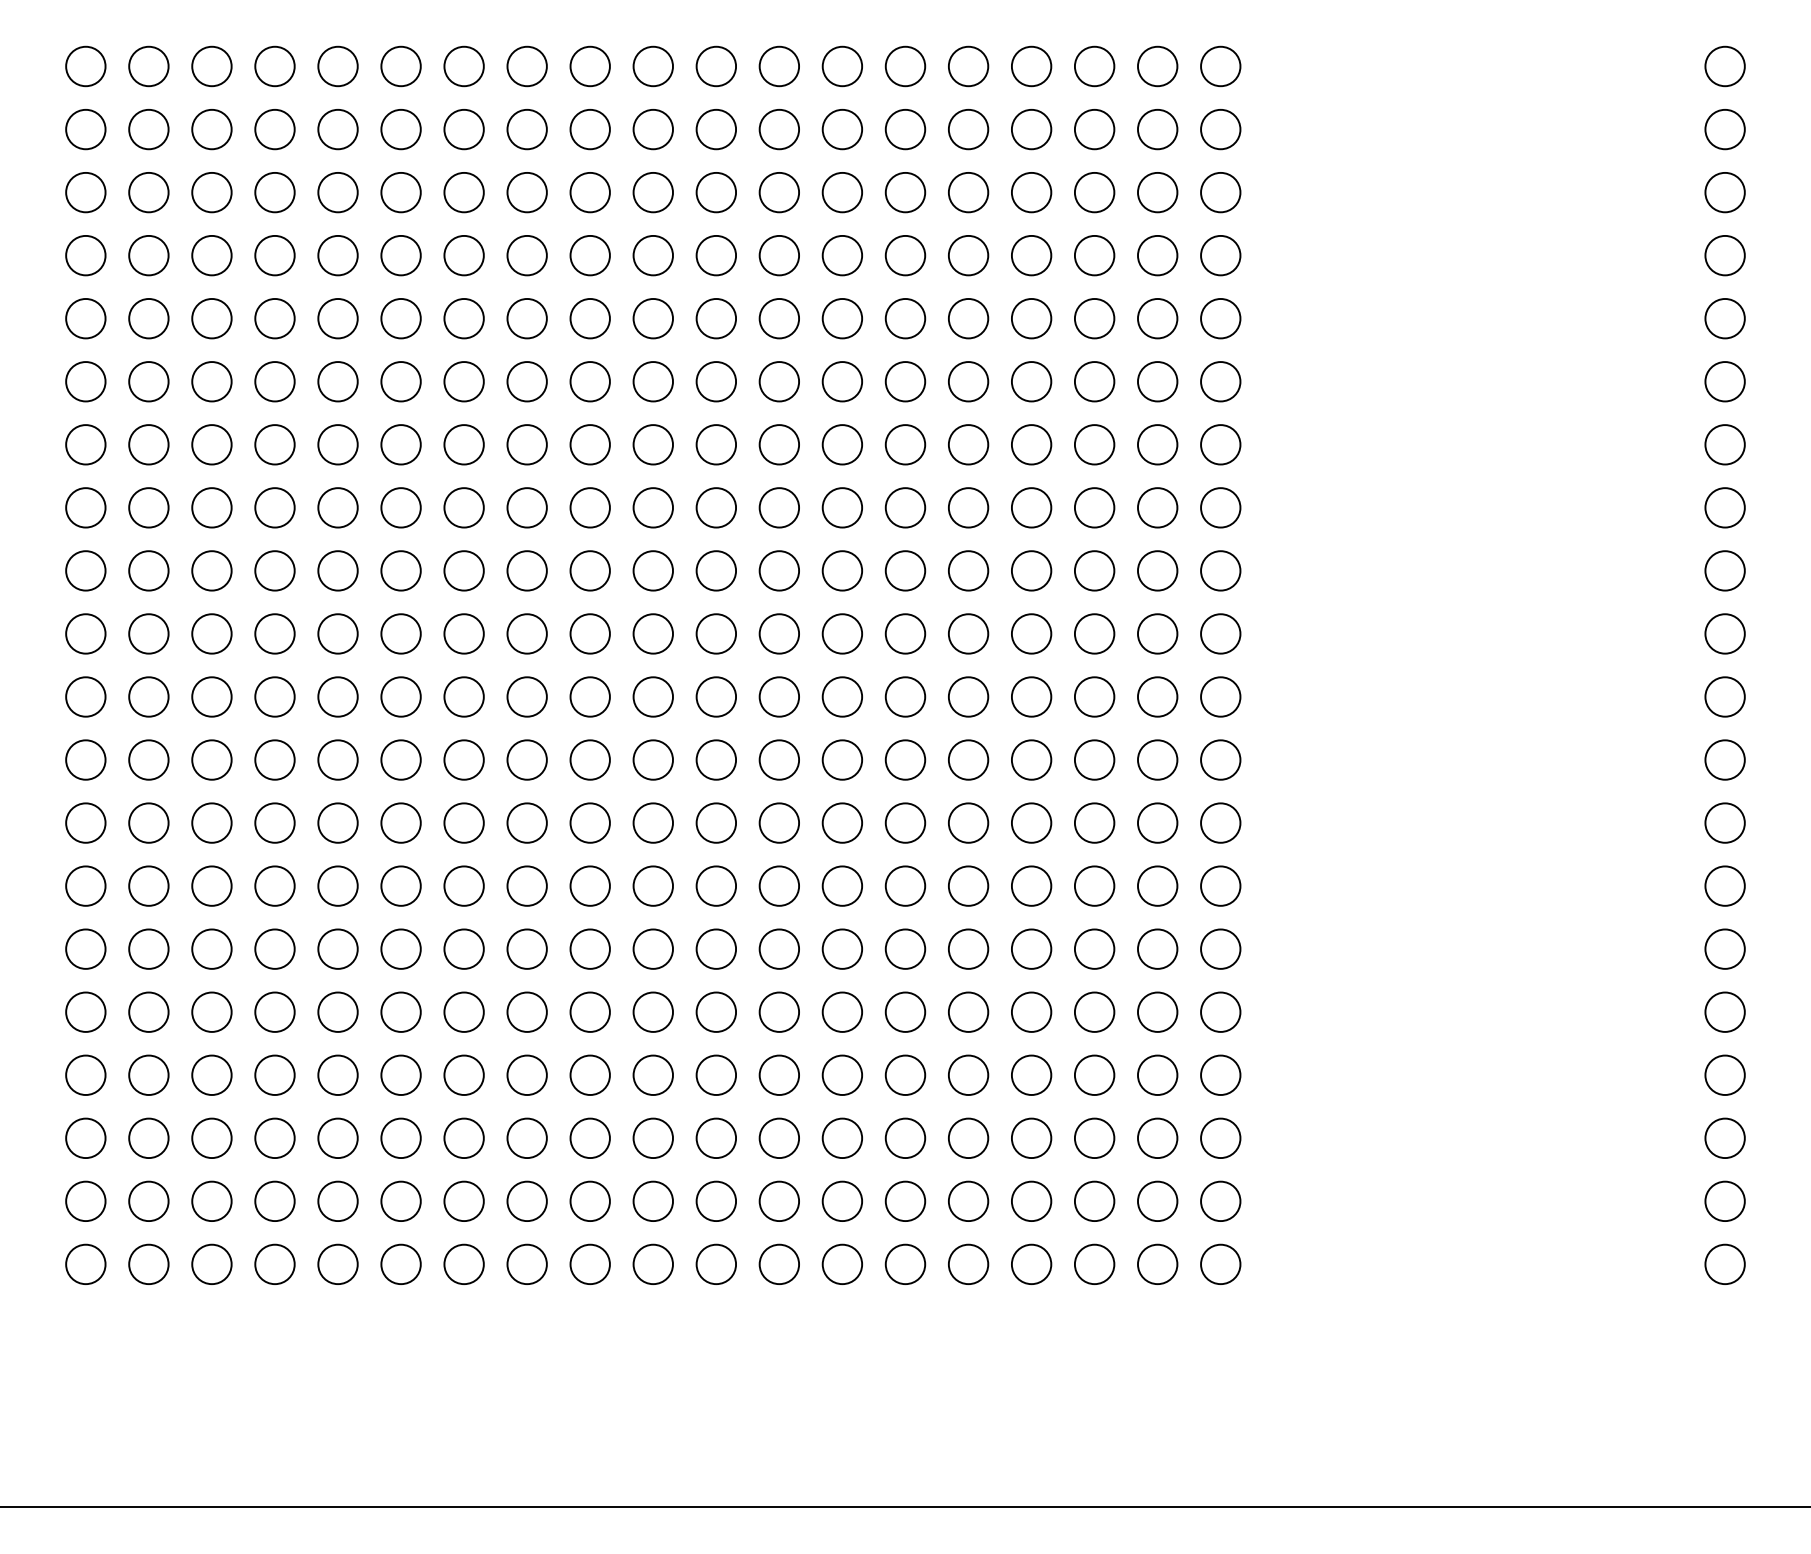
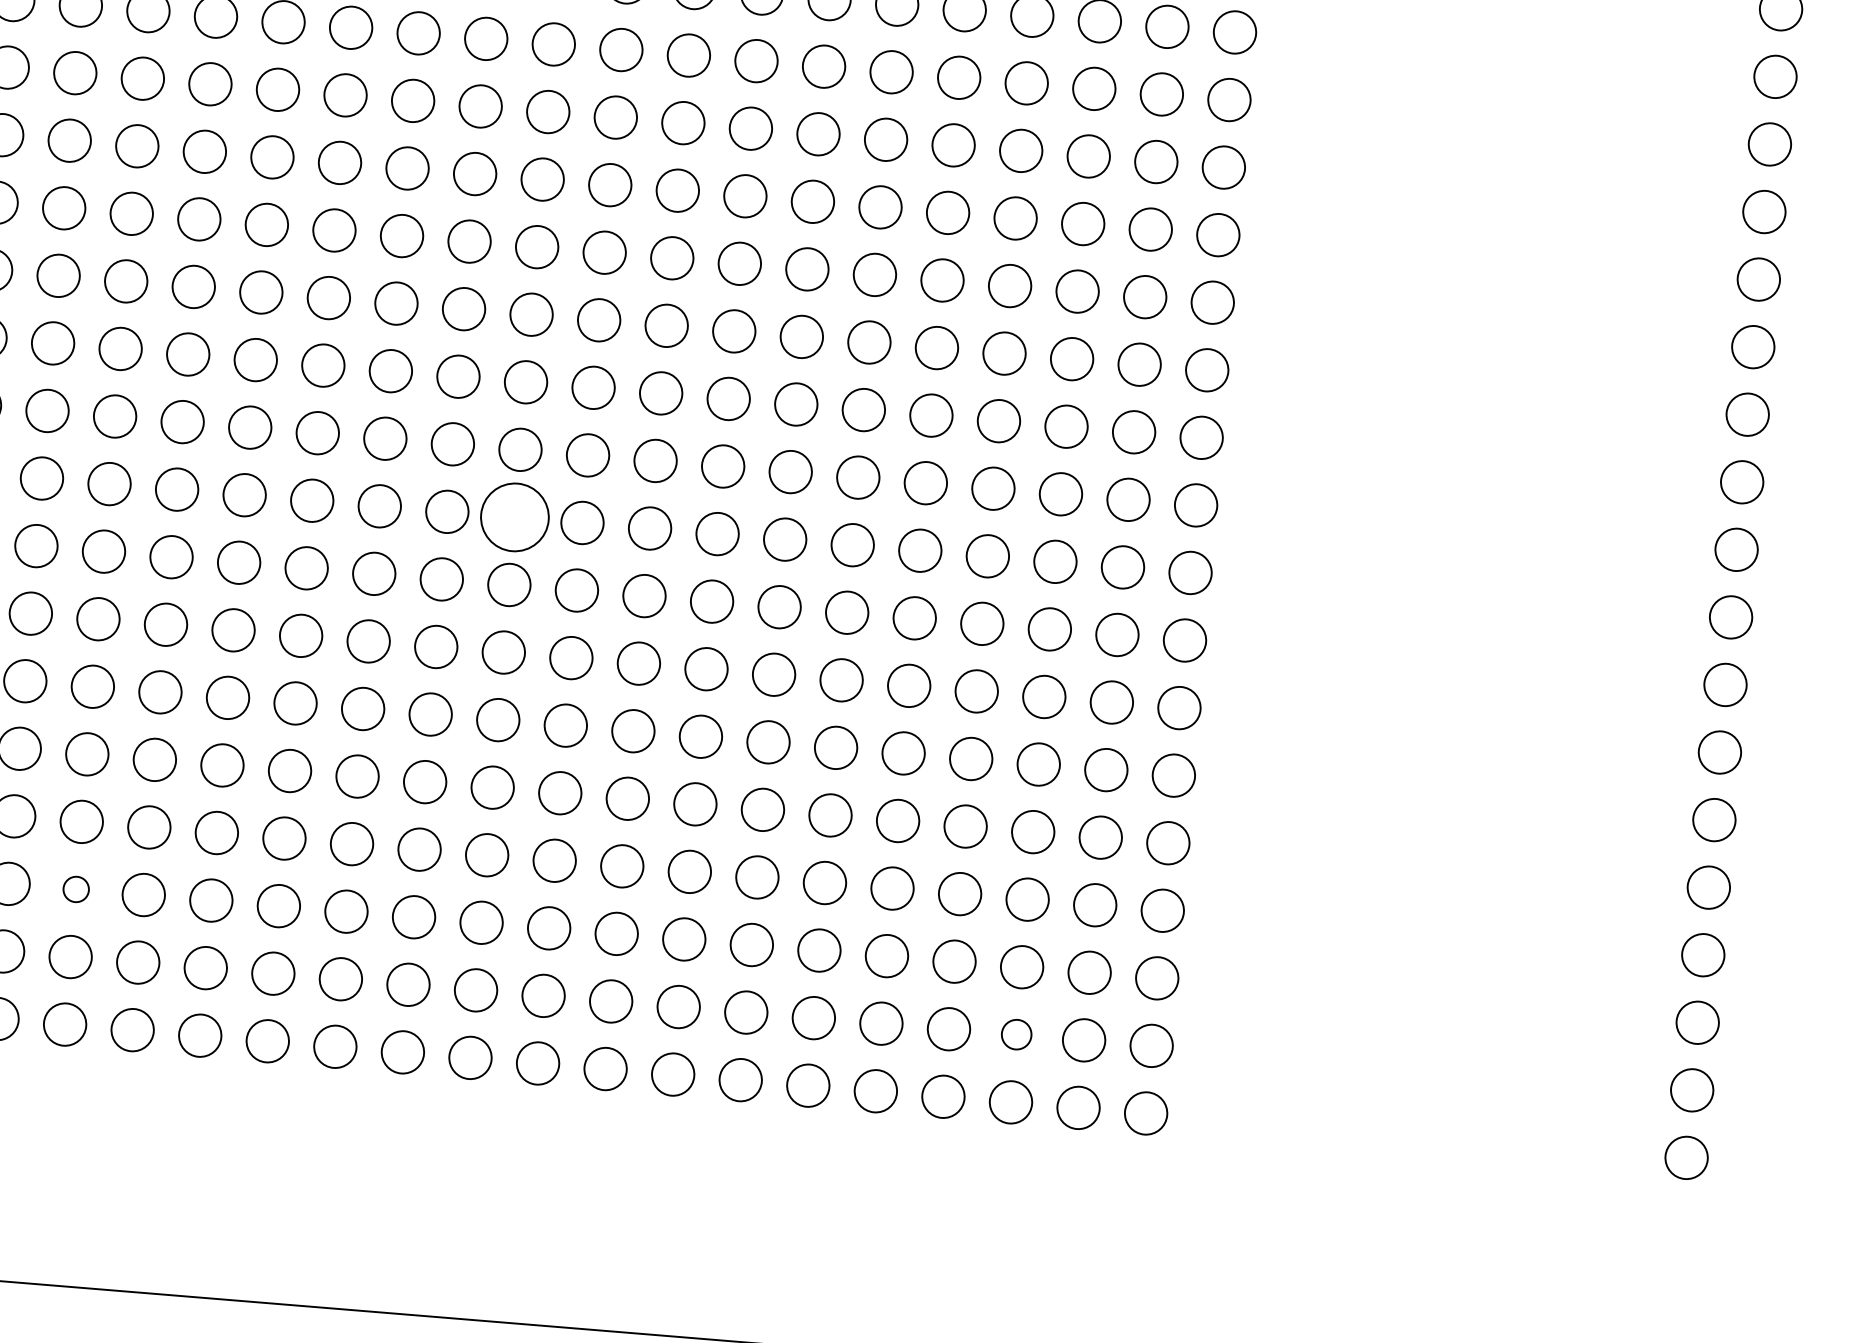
circle: (589, 759) -> (514, 516), size x1.6
circle: (211, 1138) -> (75, 889), size x0.6
circle: (1094, 1200) -> (1016, 1033), size x0.7

